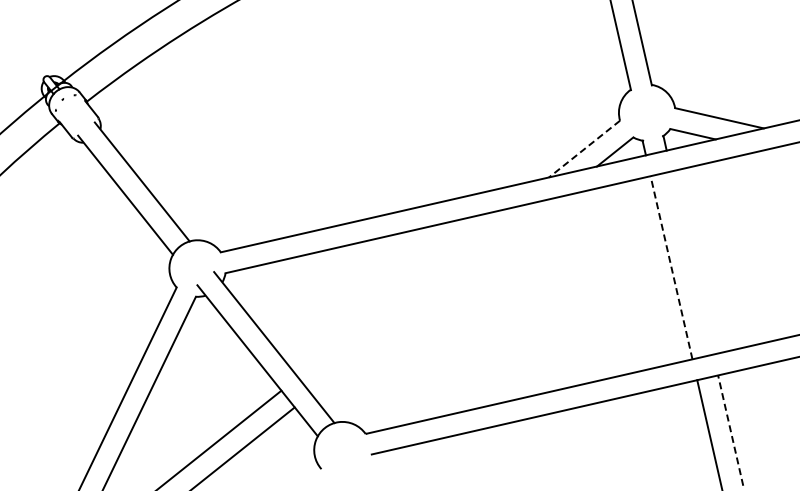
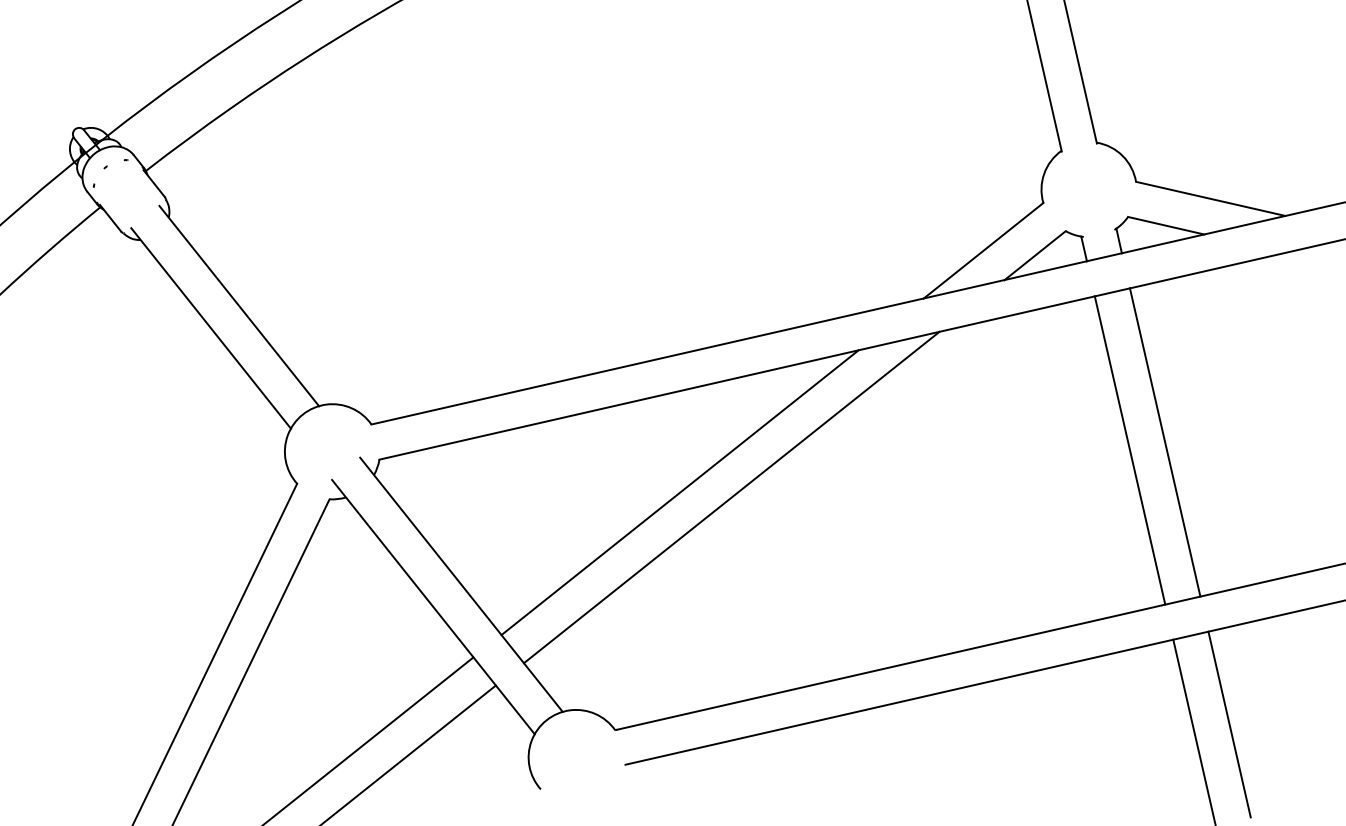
line: (584, 149) -> (983, 251), dashed -> solid
line: (692, 262) -> (1165, 441), added
line: (671, 267) -> (1129, 450), dashed -> solid
line: (404, 292) -> (680, 492), added
line: (434, 295) -> (731, 497), added
line: (730, 430) -> (1229, 724), dashed -> solid

